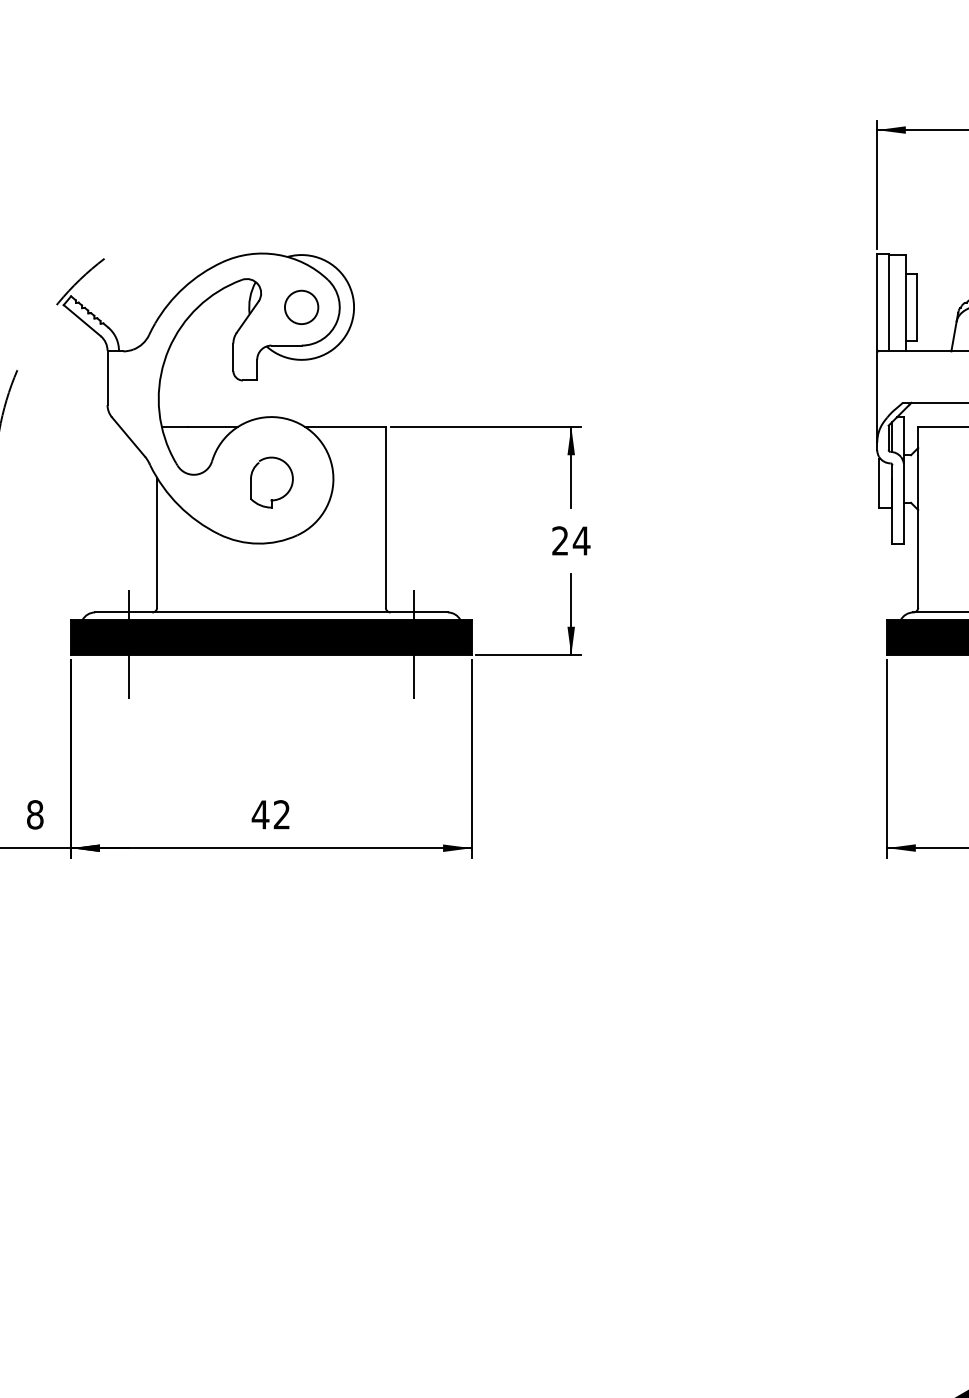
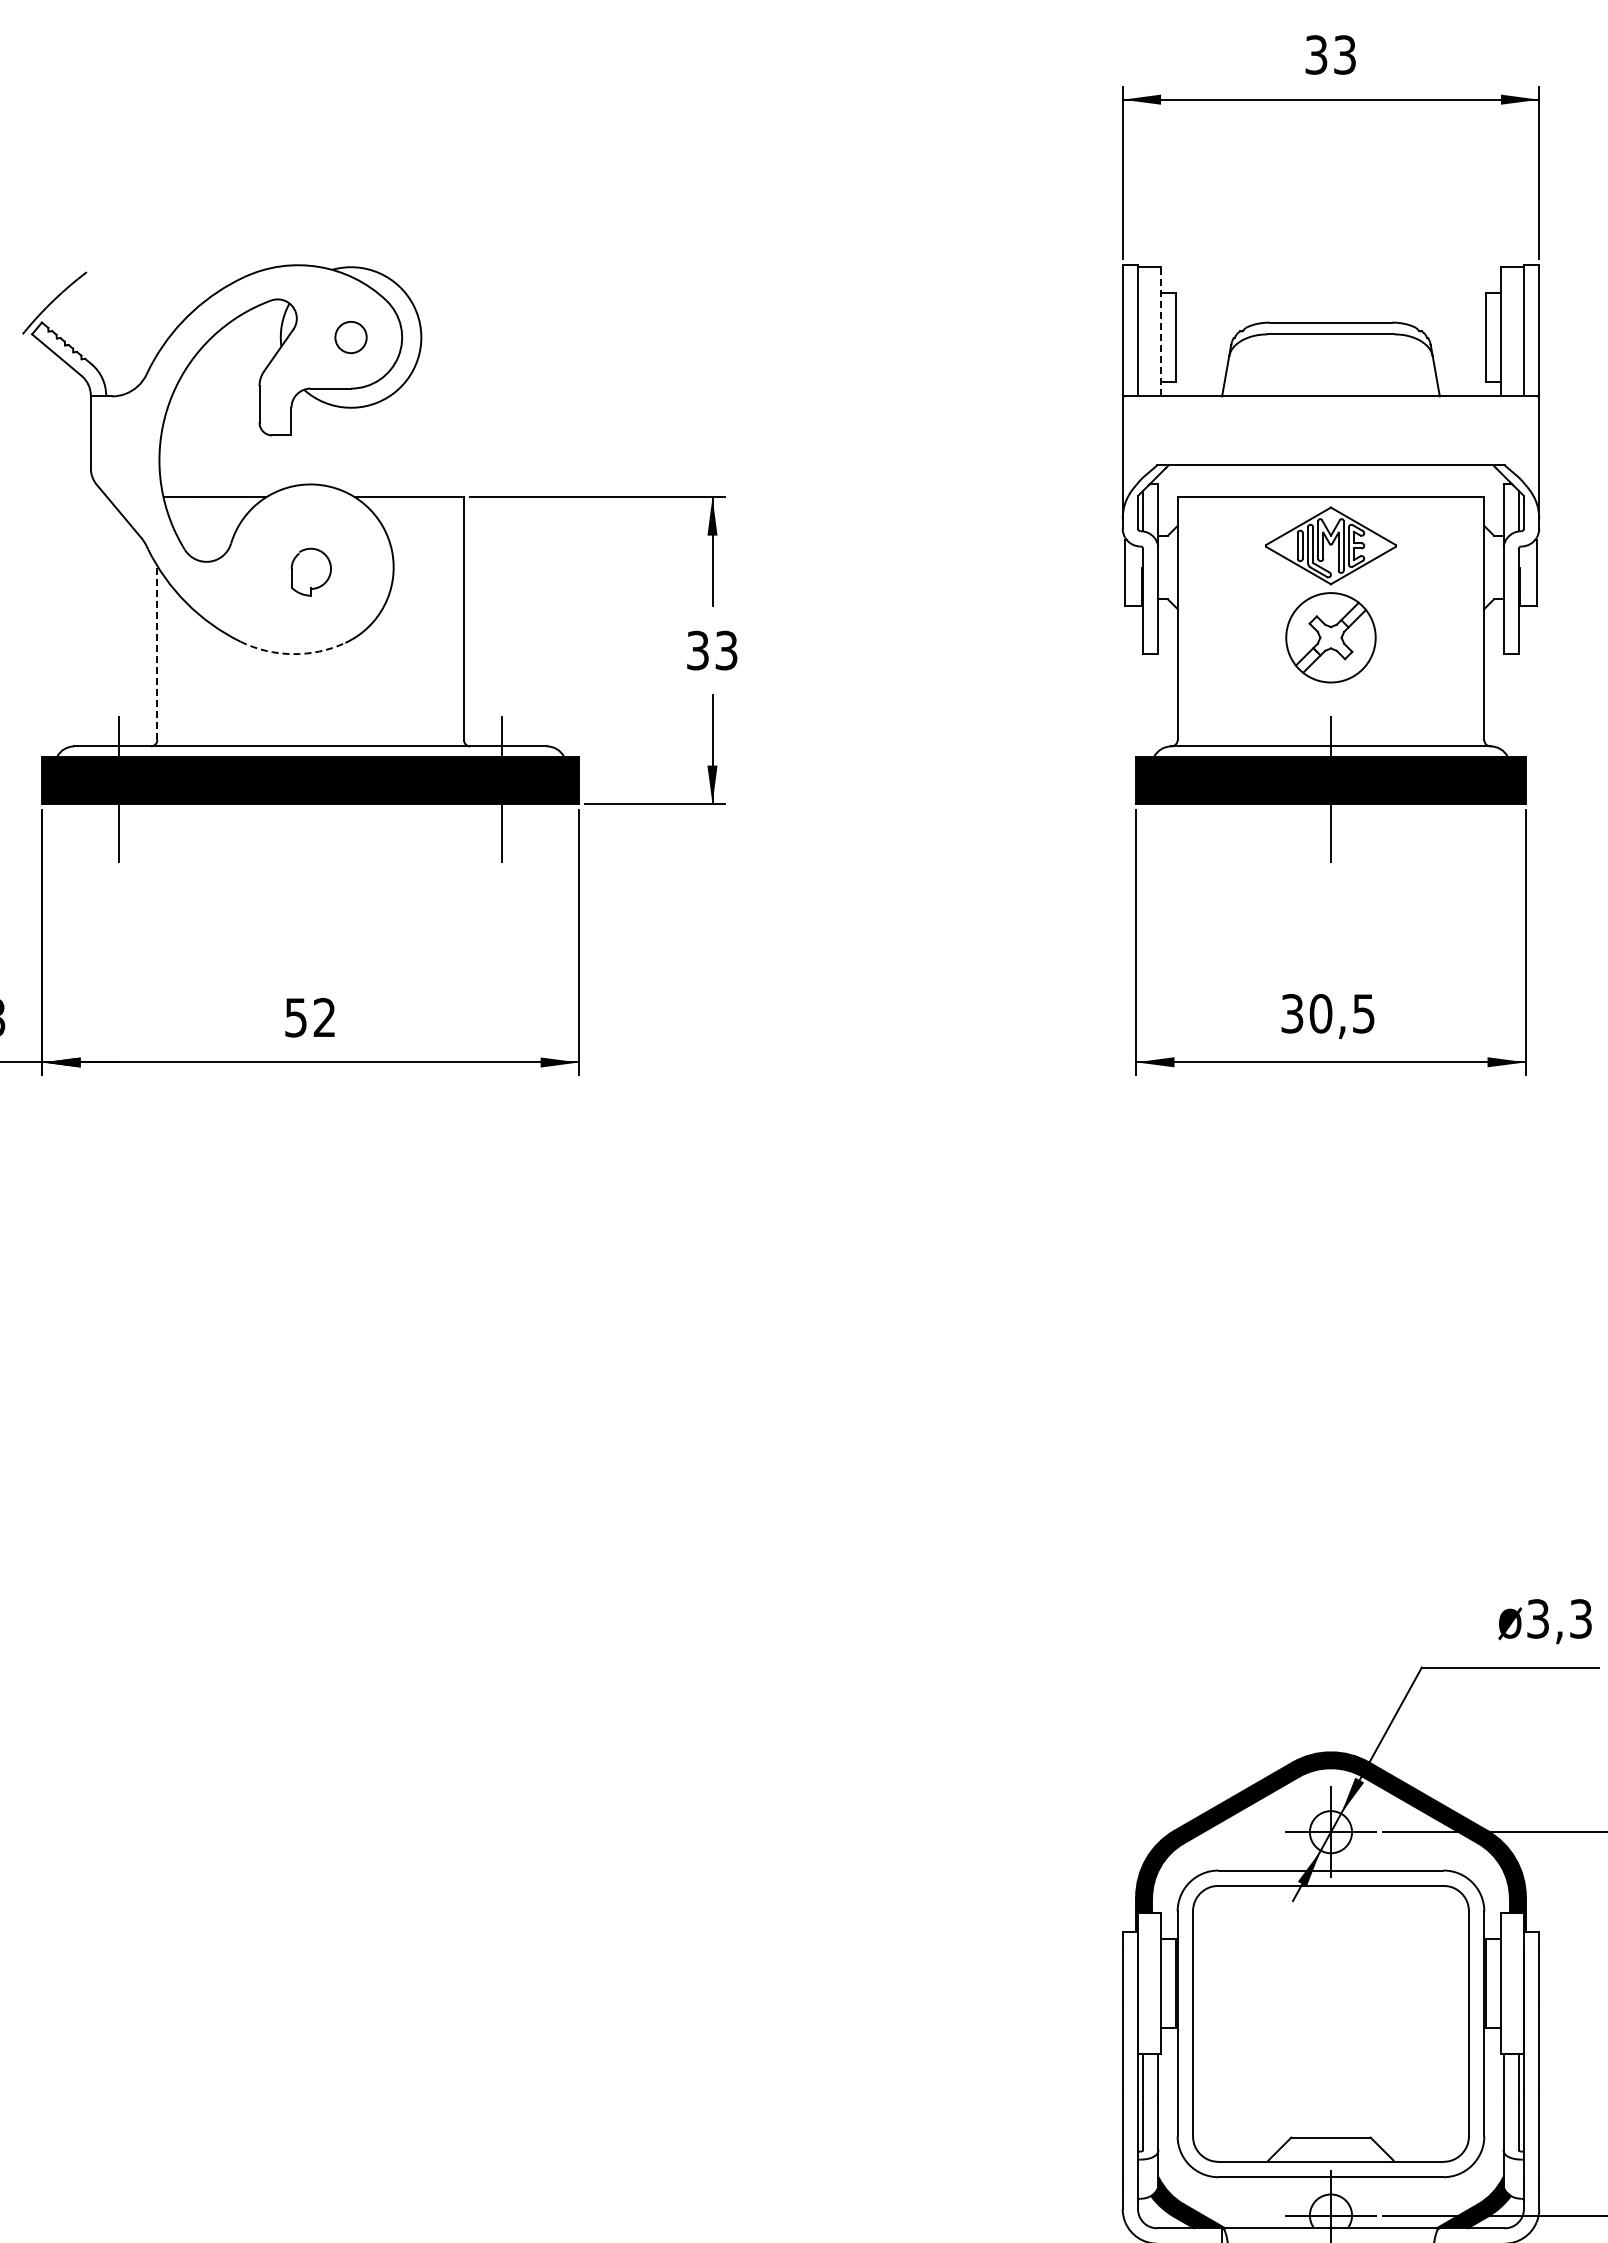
line: (906, 302) -> (1161, 331), solid -> dashed
circle: (301, 307) -> (350, 337), size x0.7
part: (272, 481) -> (311, 571), size x0.7
text: (571, 540) -> (712, 650), 24 -> 33
line: (157, 542) -> (157, 652), solid -> dashed
arc: (257, 543) -> (292, 654), solid -> dashed
text: (260, 814) -> (295, 1017), 42 -> 52

